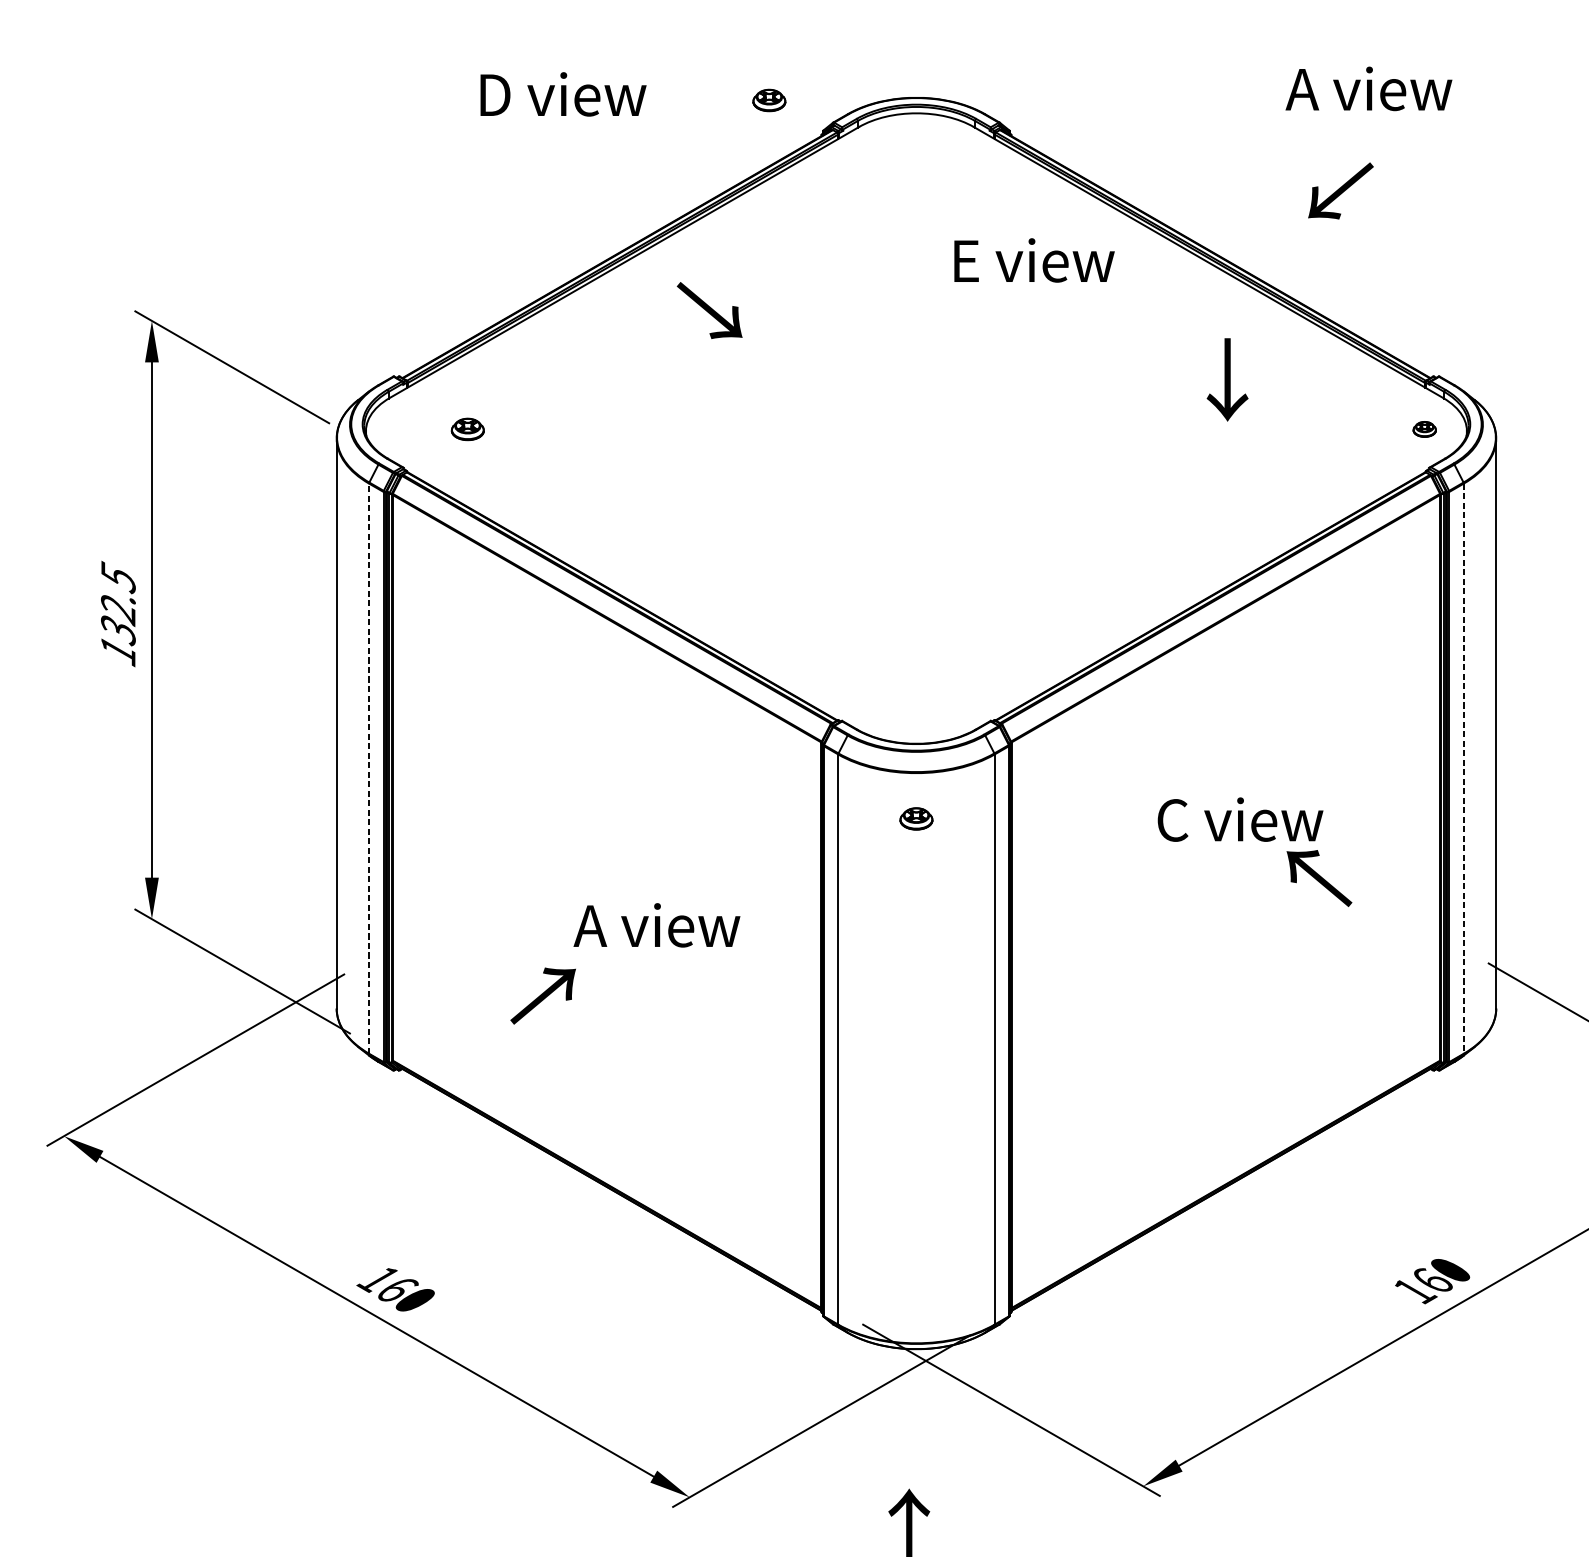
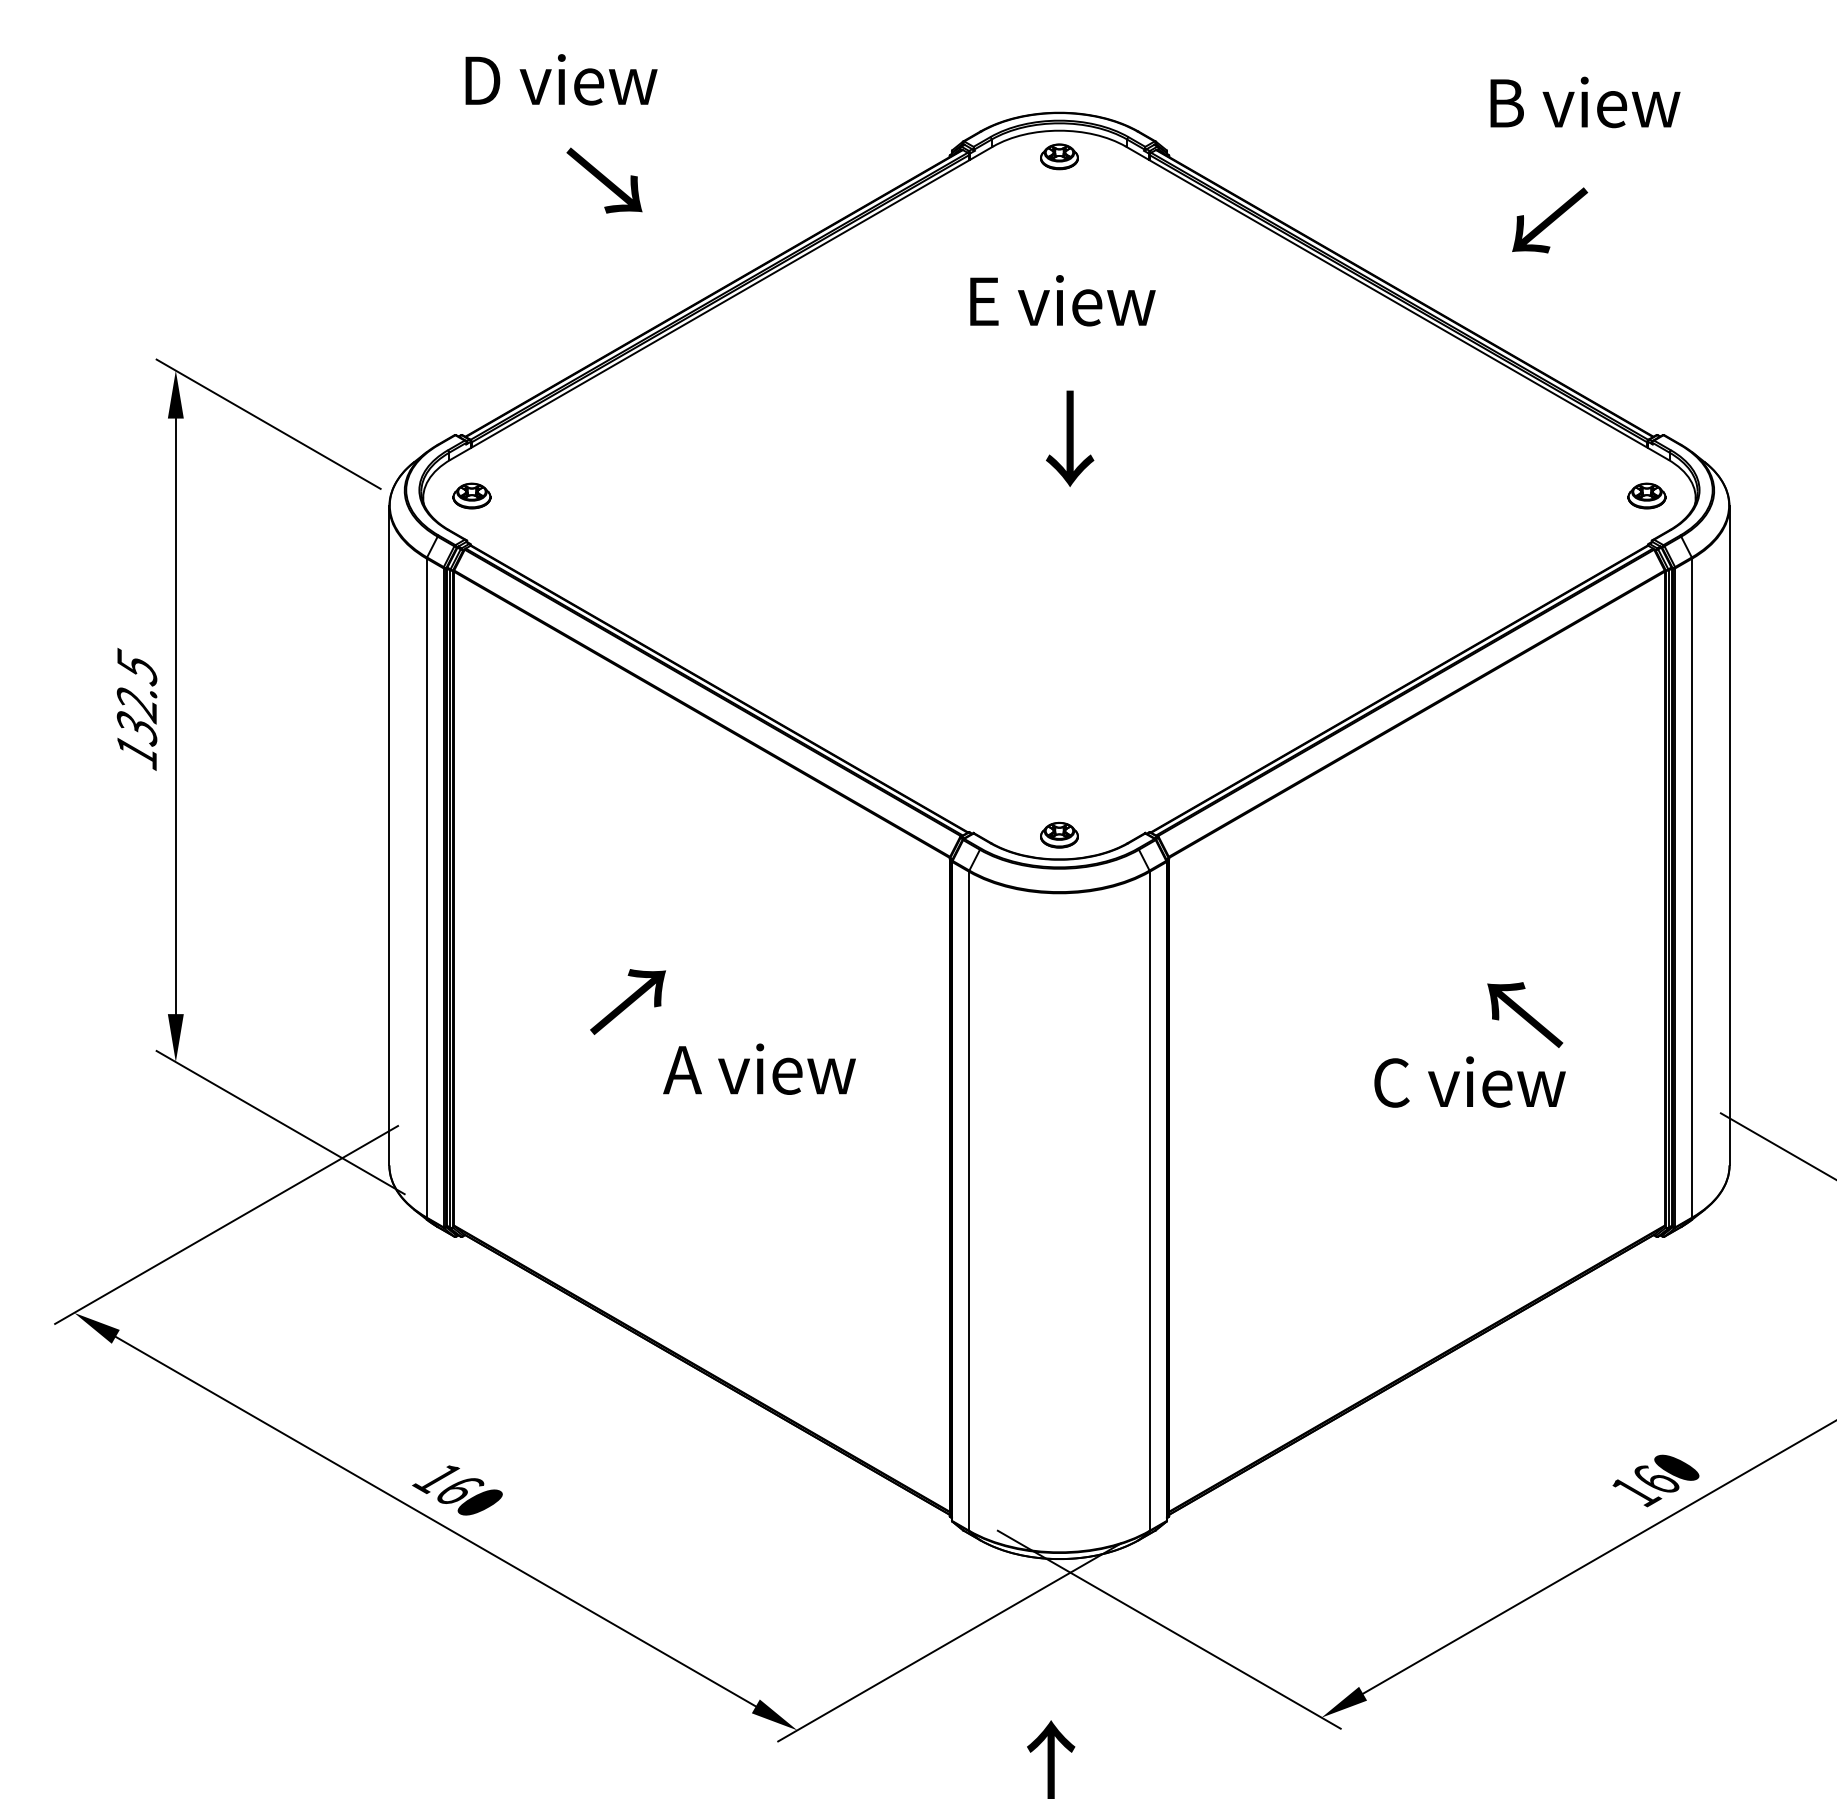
text: (1369, 88) -> (1583, 102), A view -> B view
text: (563, 94) -> (561, 79), moved
part: (769, 100) -> (1059, 156), moved
text: (1034, 260) -> (1062, 300), moved
text: (709, 310) -> (604, 180), moved
text: (1227, 379) -> (1070, 438), moved
part: (467, 428) -> (471, 495), moved
part: (1424, 428) -> (1646, 495), size x1.43
line: (368, 768) -> (426, 887), dashed -> solid
line: (1464, 768) -> (1692, 888), dashed -> solid
part: (916, 818) -> (1059, 834), moved
text: (1240, 819) -> (1469, 1081), moved
text: (542, 995) -> (627, 1001), moved

